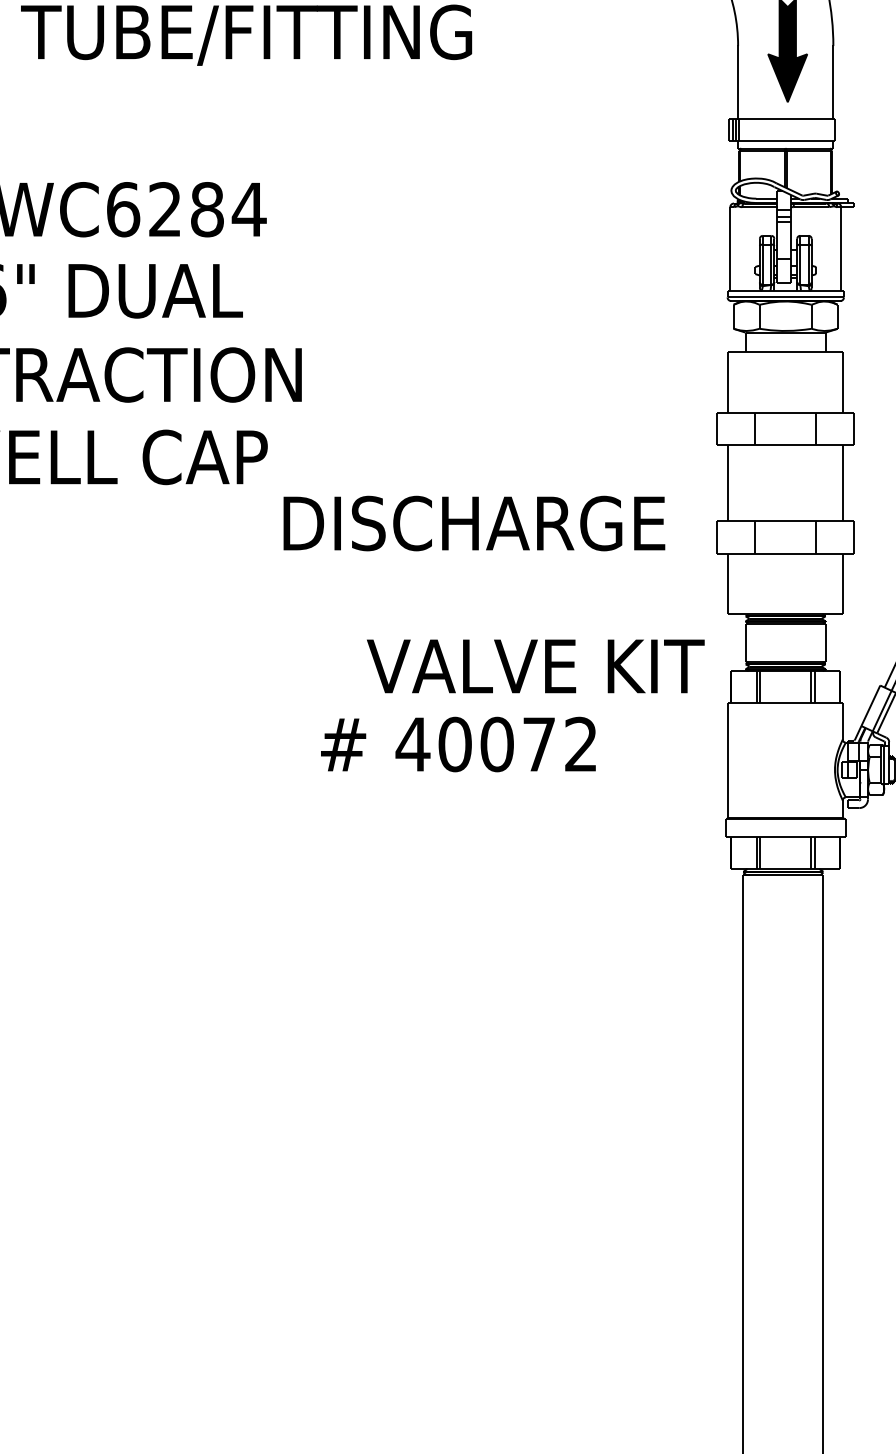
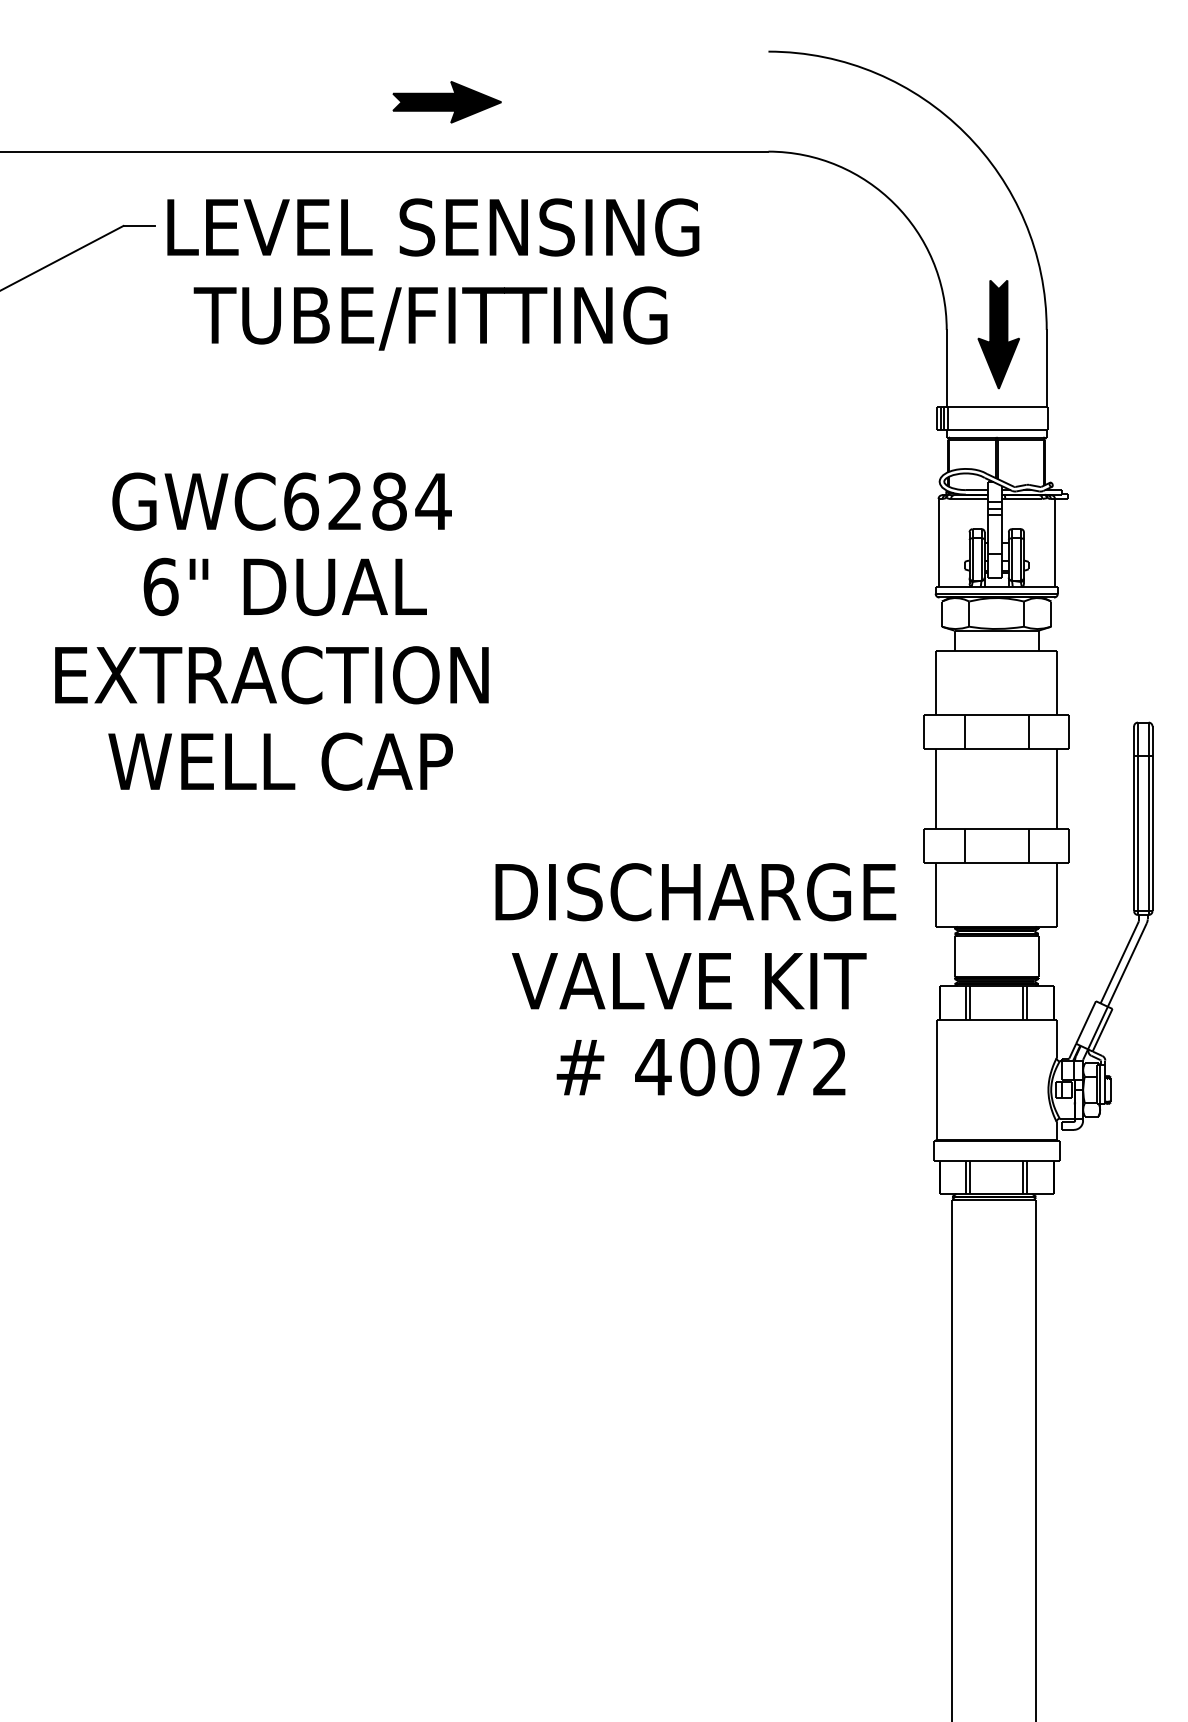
text: (474, 523) -> (695, 892), moved
text: (535, 666) -> (689, 981), moved
text: (457, 744) -> (700, 1067), moved

